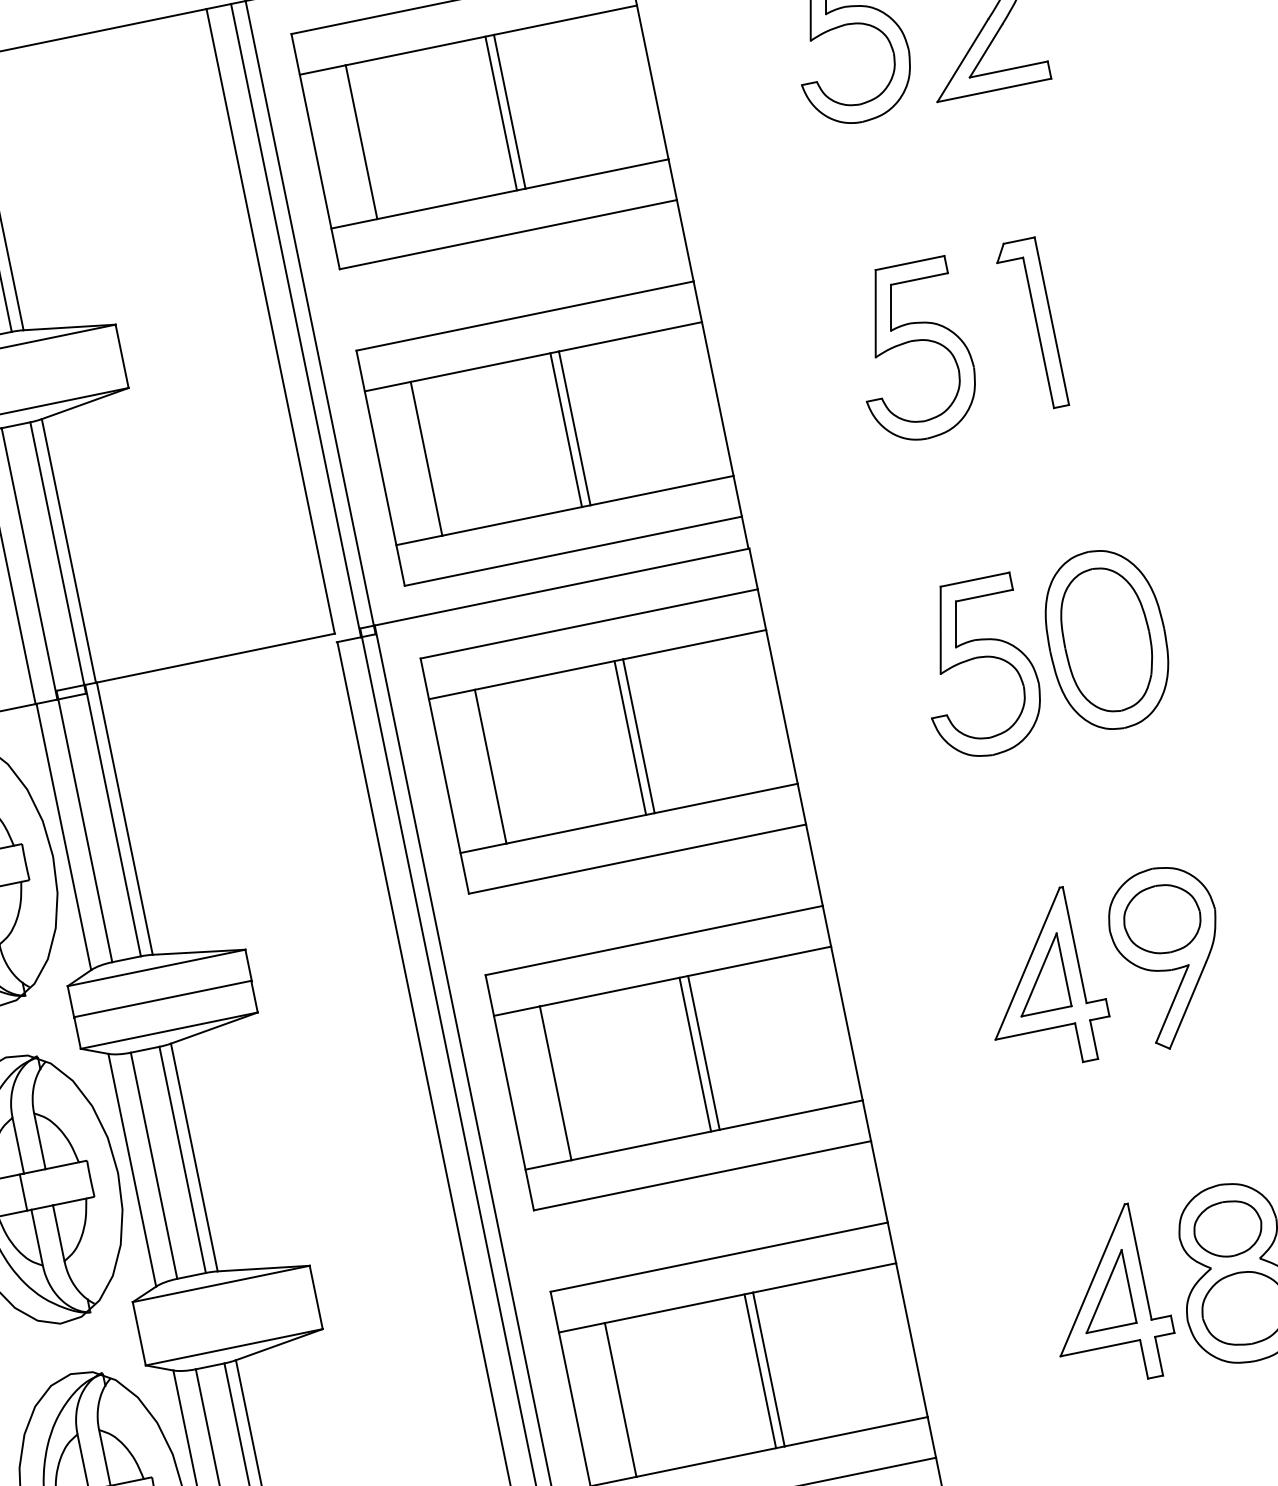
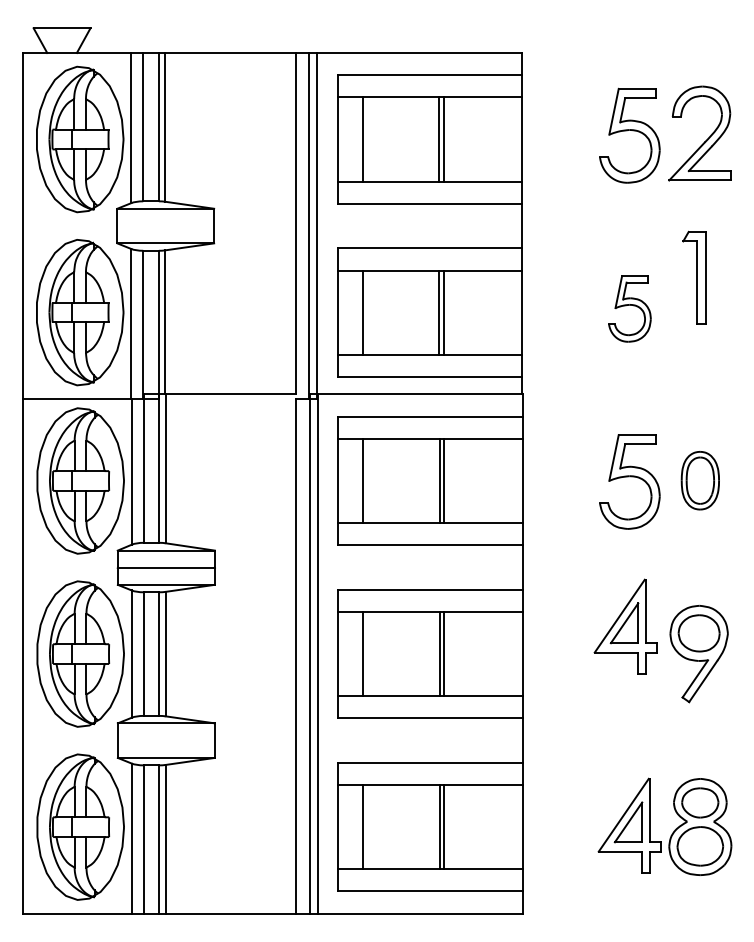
part: (1031, 324) -> (694, 277), moved
part: (912, 351) -> (629, 308), size x0.7
part: (1107, 639) -> (700, 480), size x0.6
part: (1042, 980) -> (625, 626), moved

